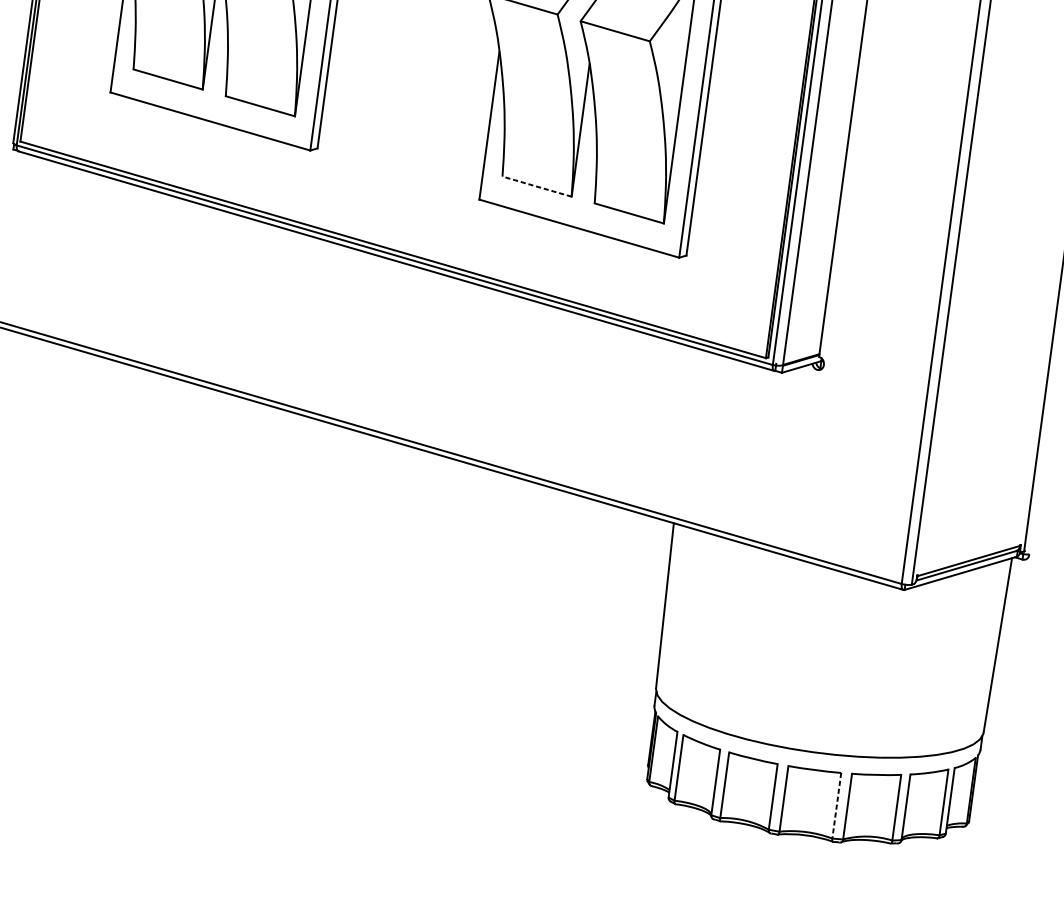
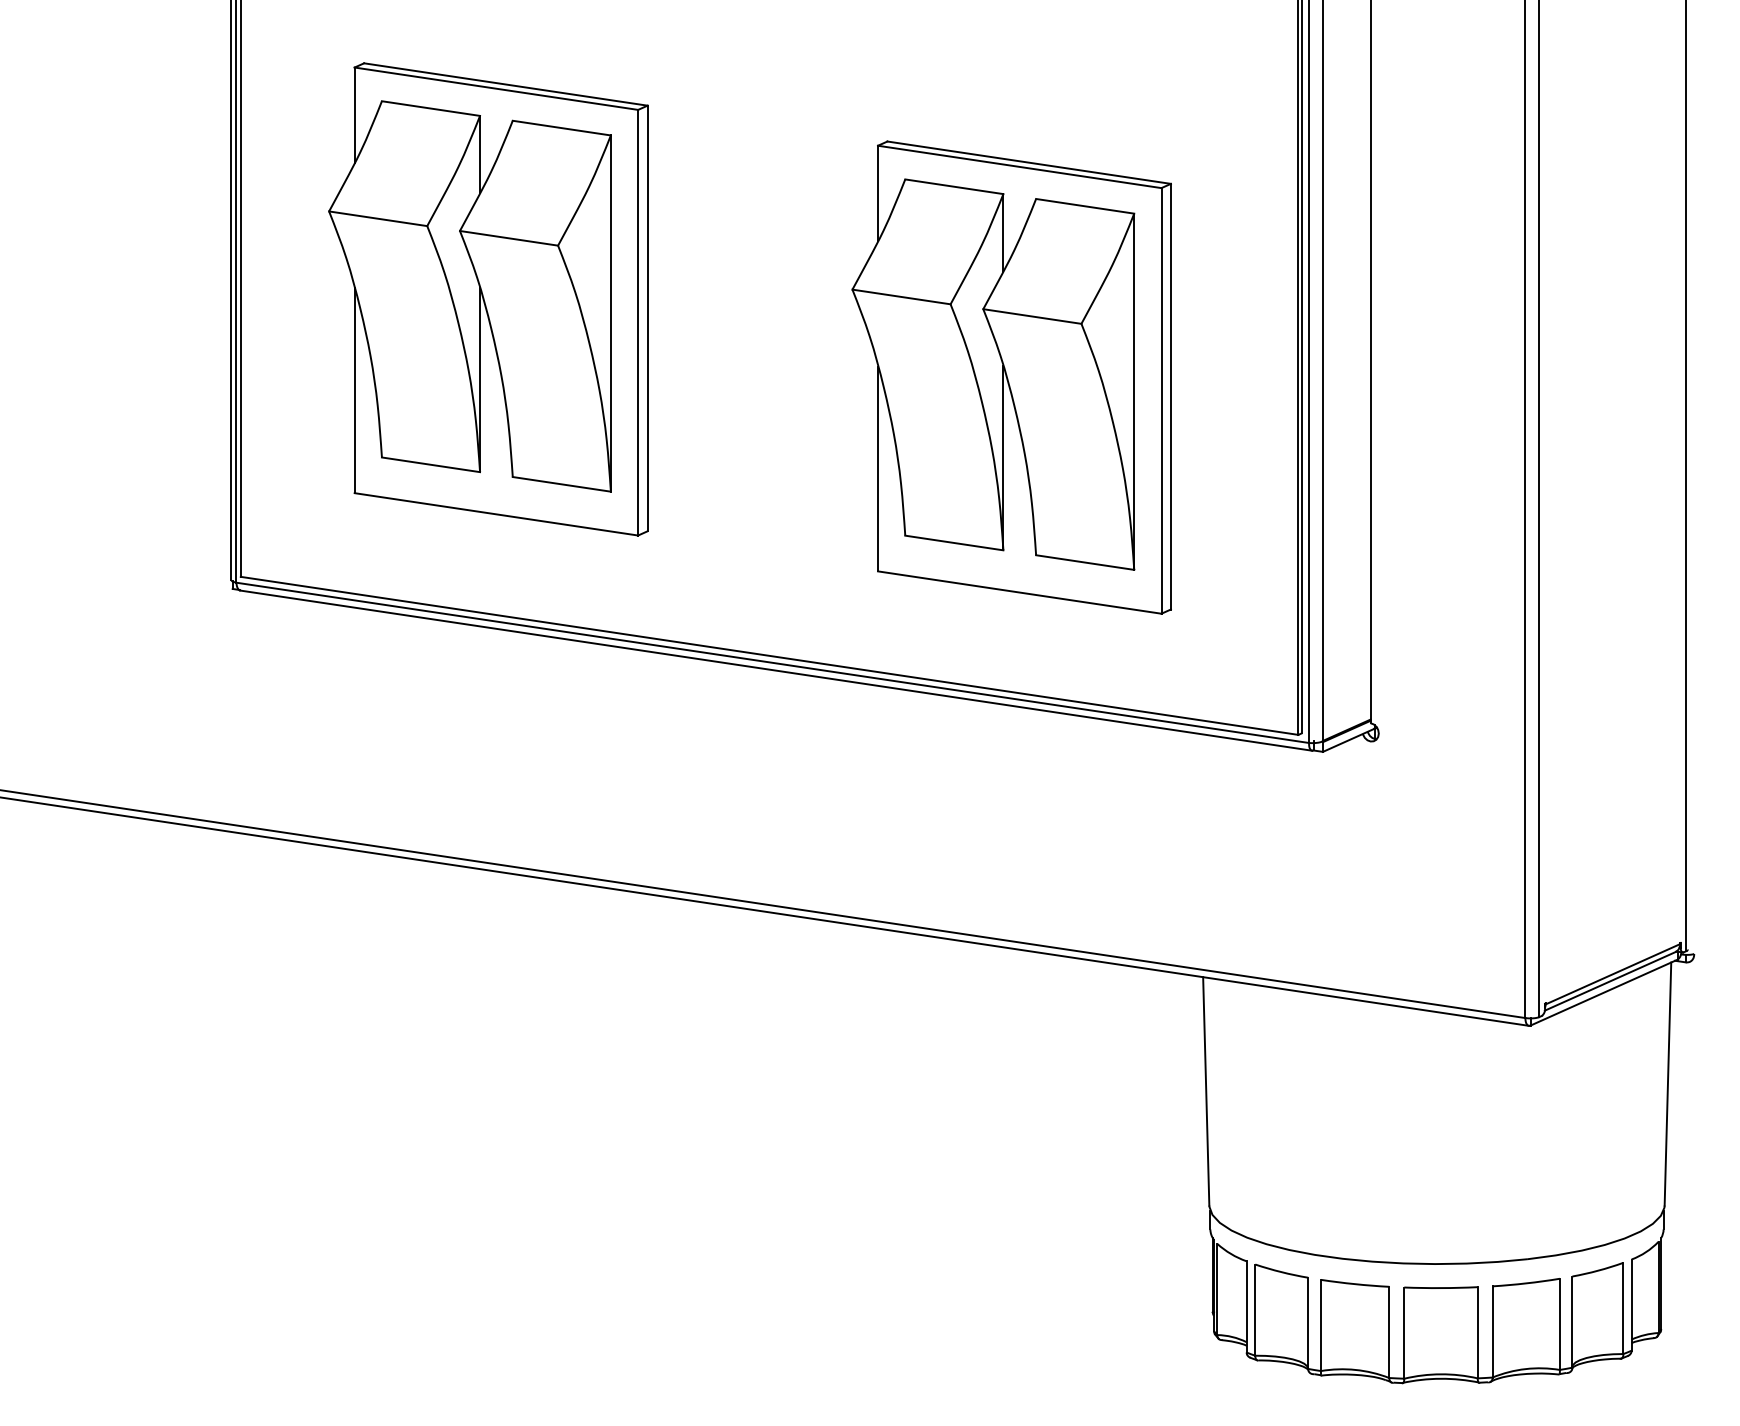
line: (537, 187) -> (954, 543), dashed -> solid
line: (836, 805) -> (1477, 1332), dashed -> solid

